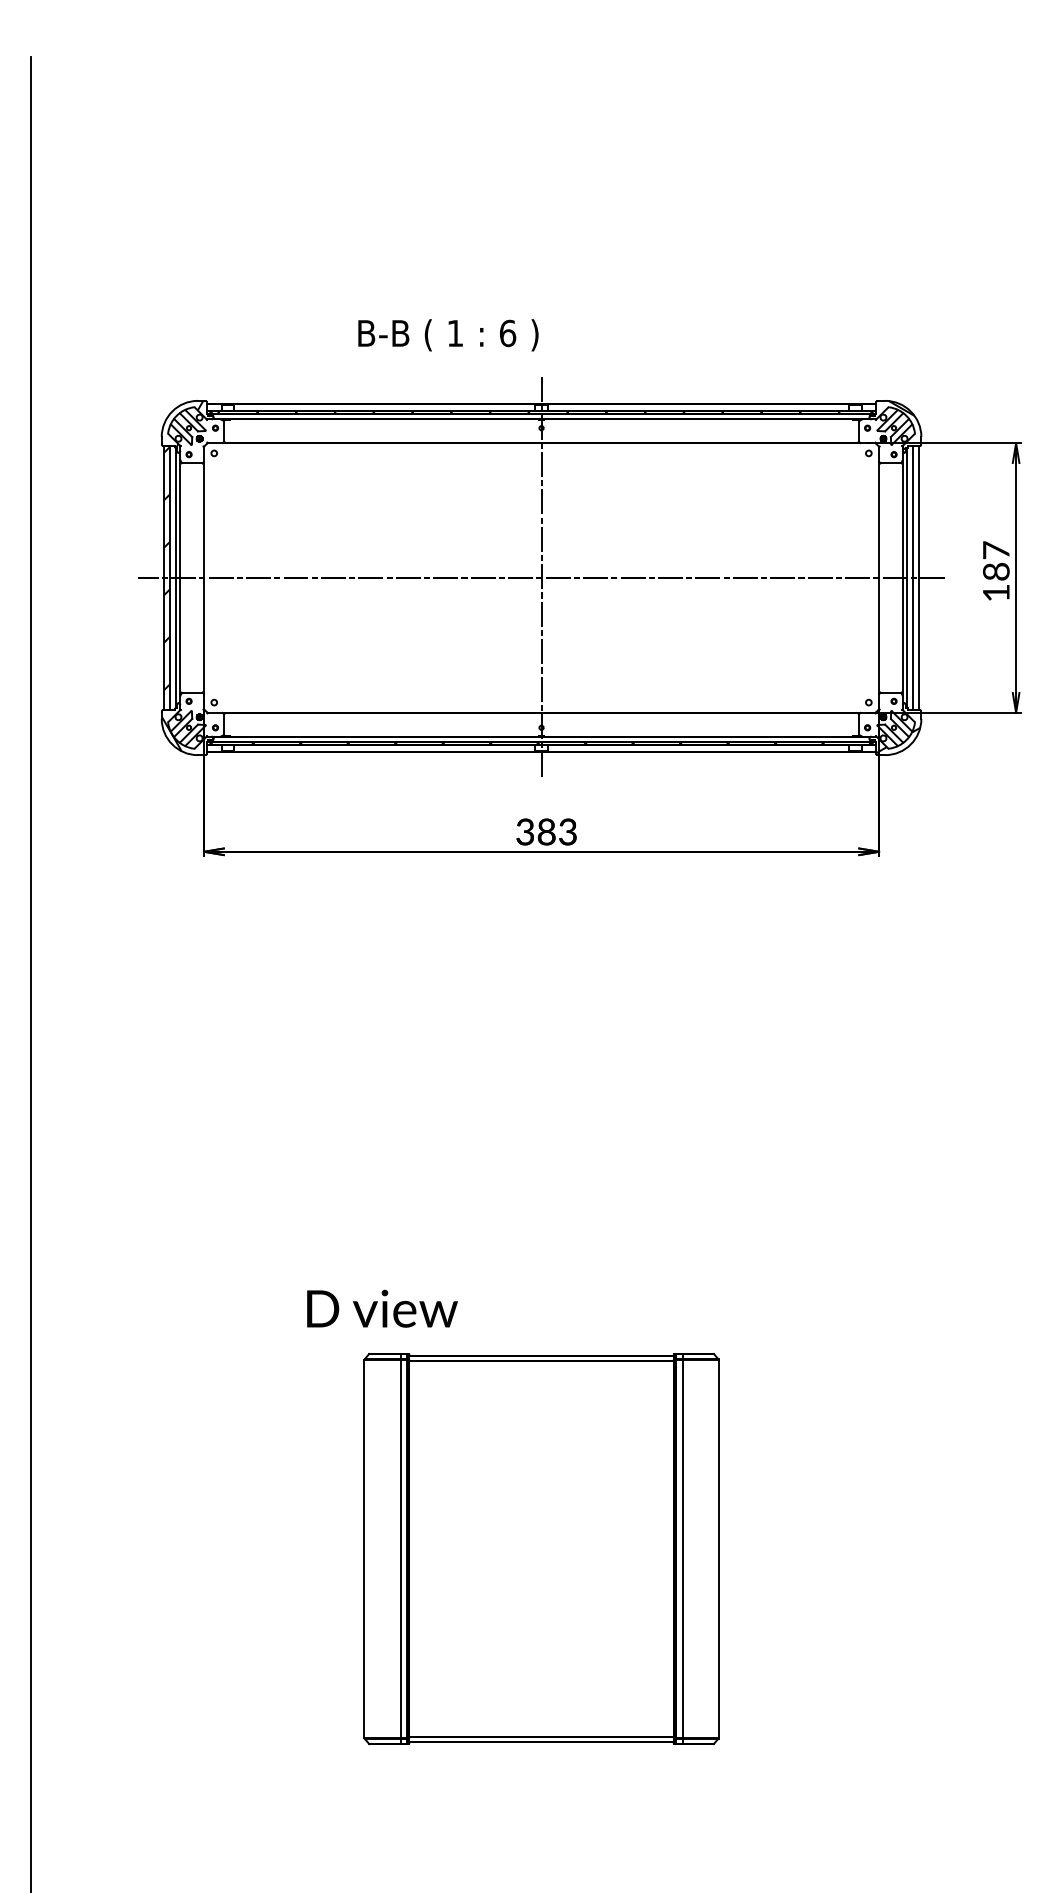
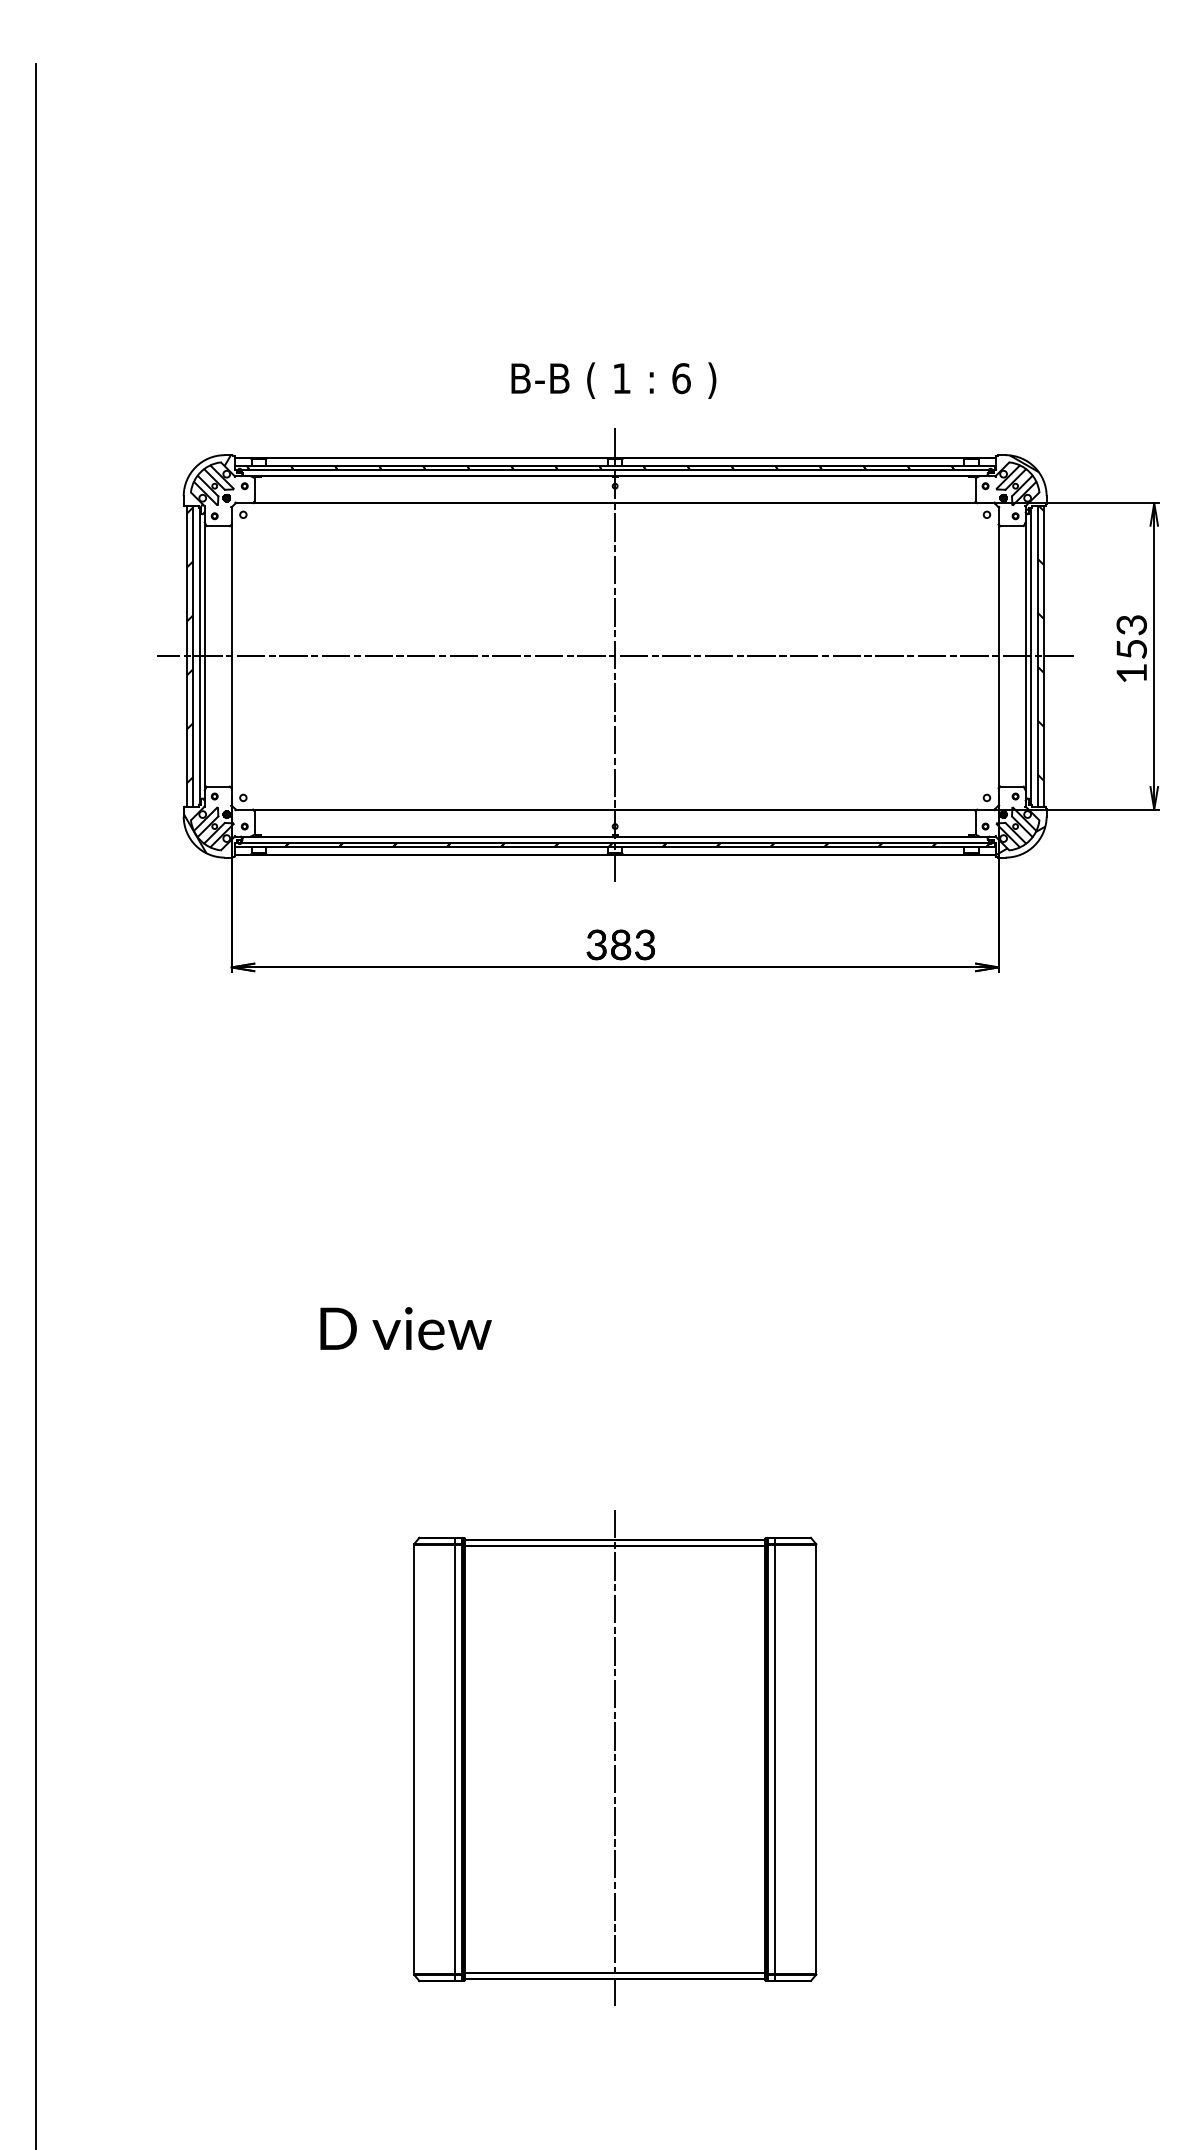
text: (448, 335) -> (613, 380), moved
text: (996, 560) -> (1131, 636), 187 -> 153
hatch: (915, 566) -> (1039, 643), added
text: (382, 1308) -> (406, 1328), moved
line: (541, 1548) -> (615, 1758), added

